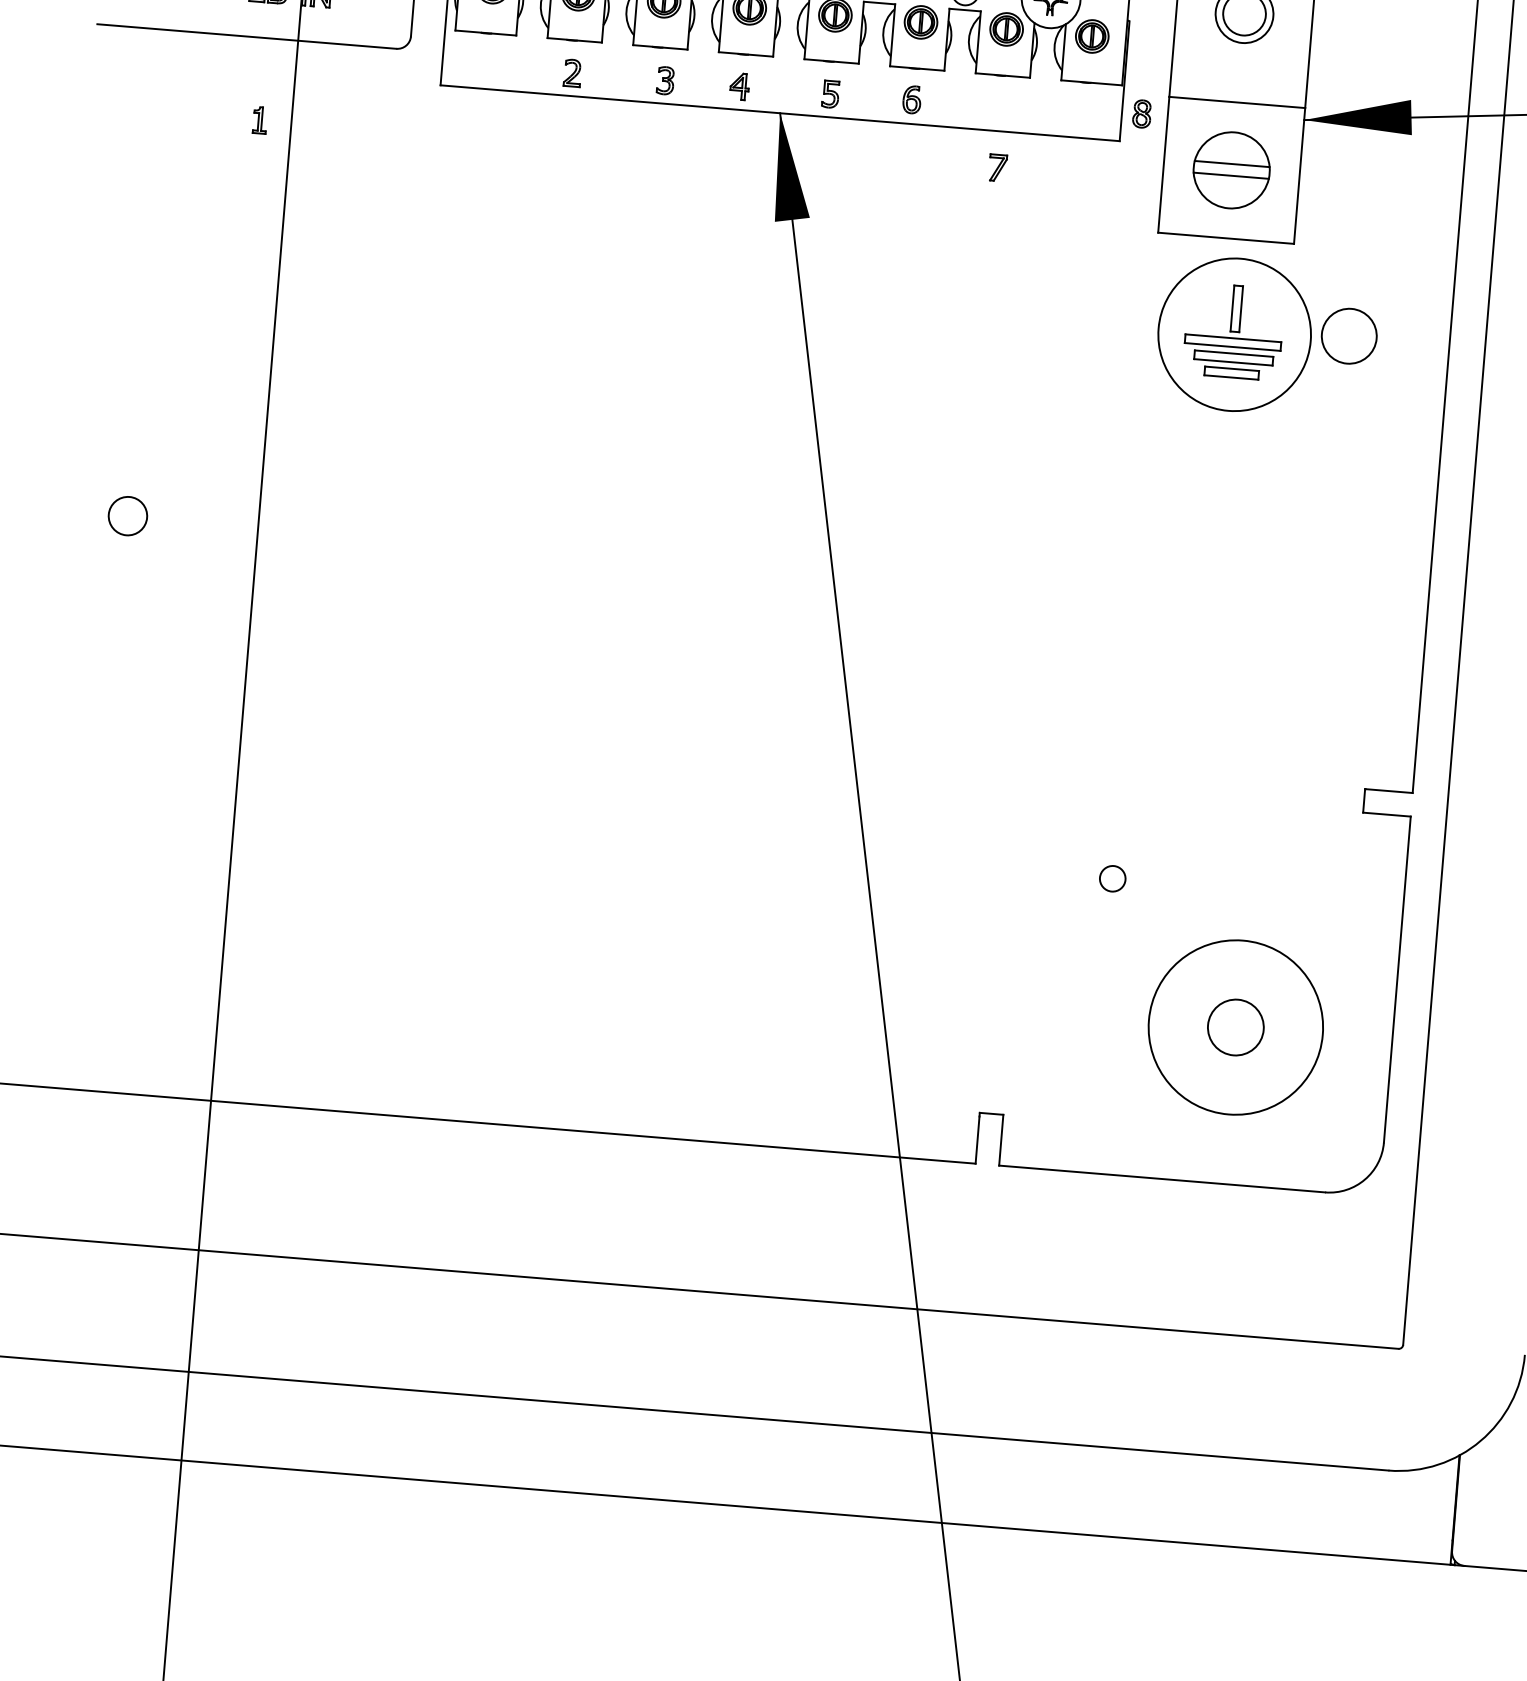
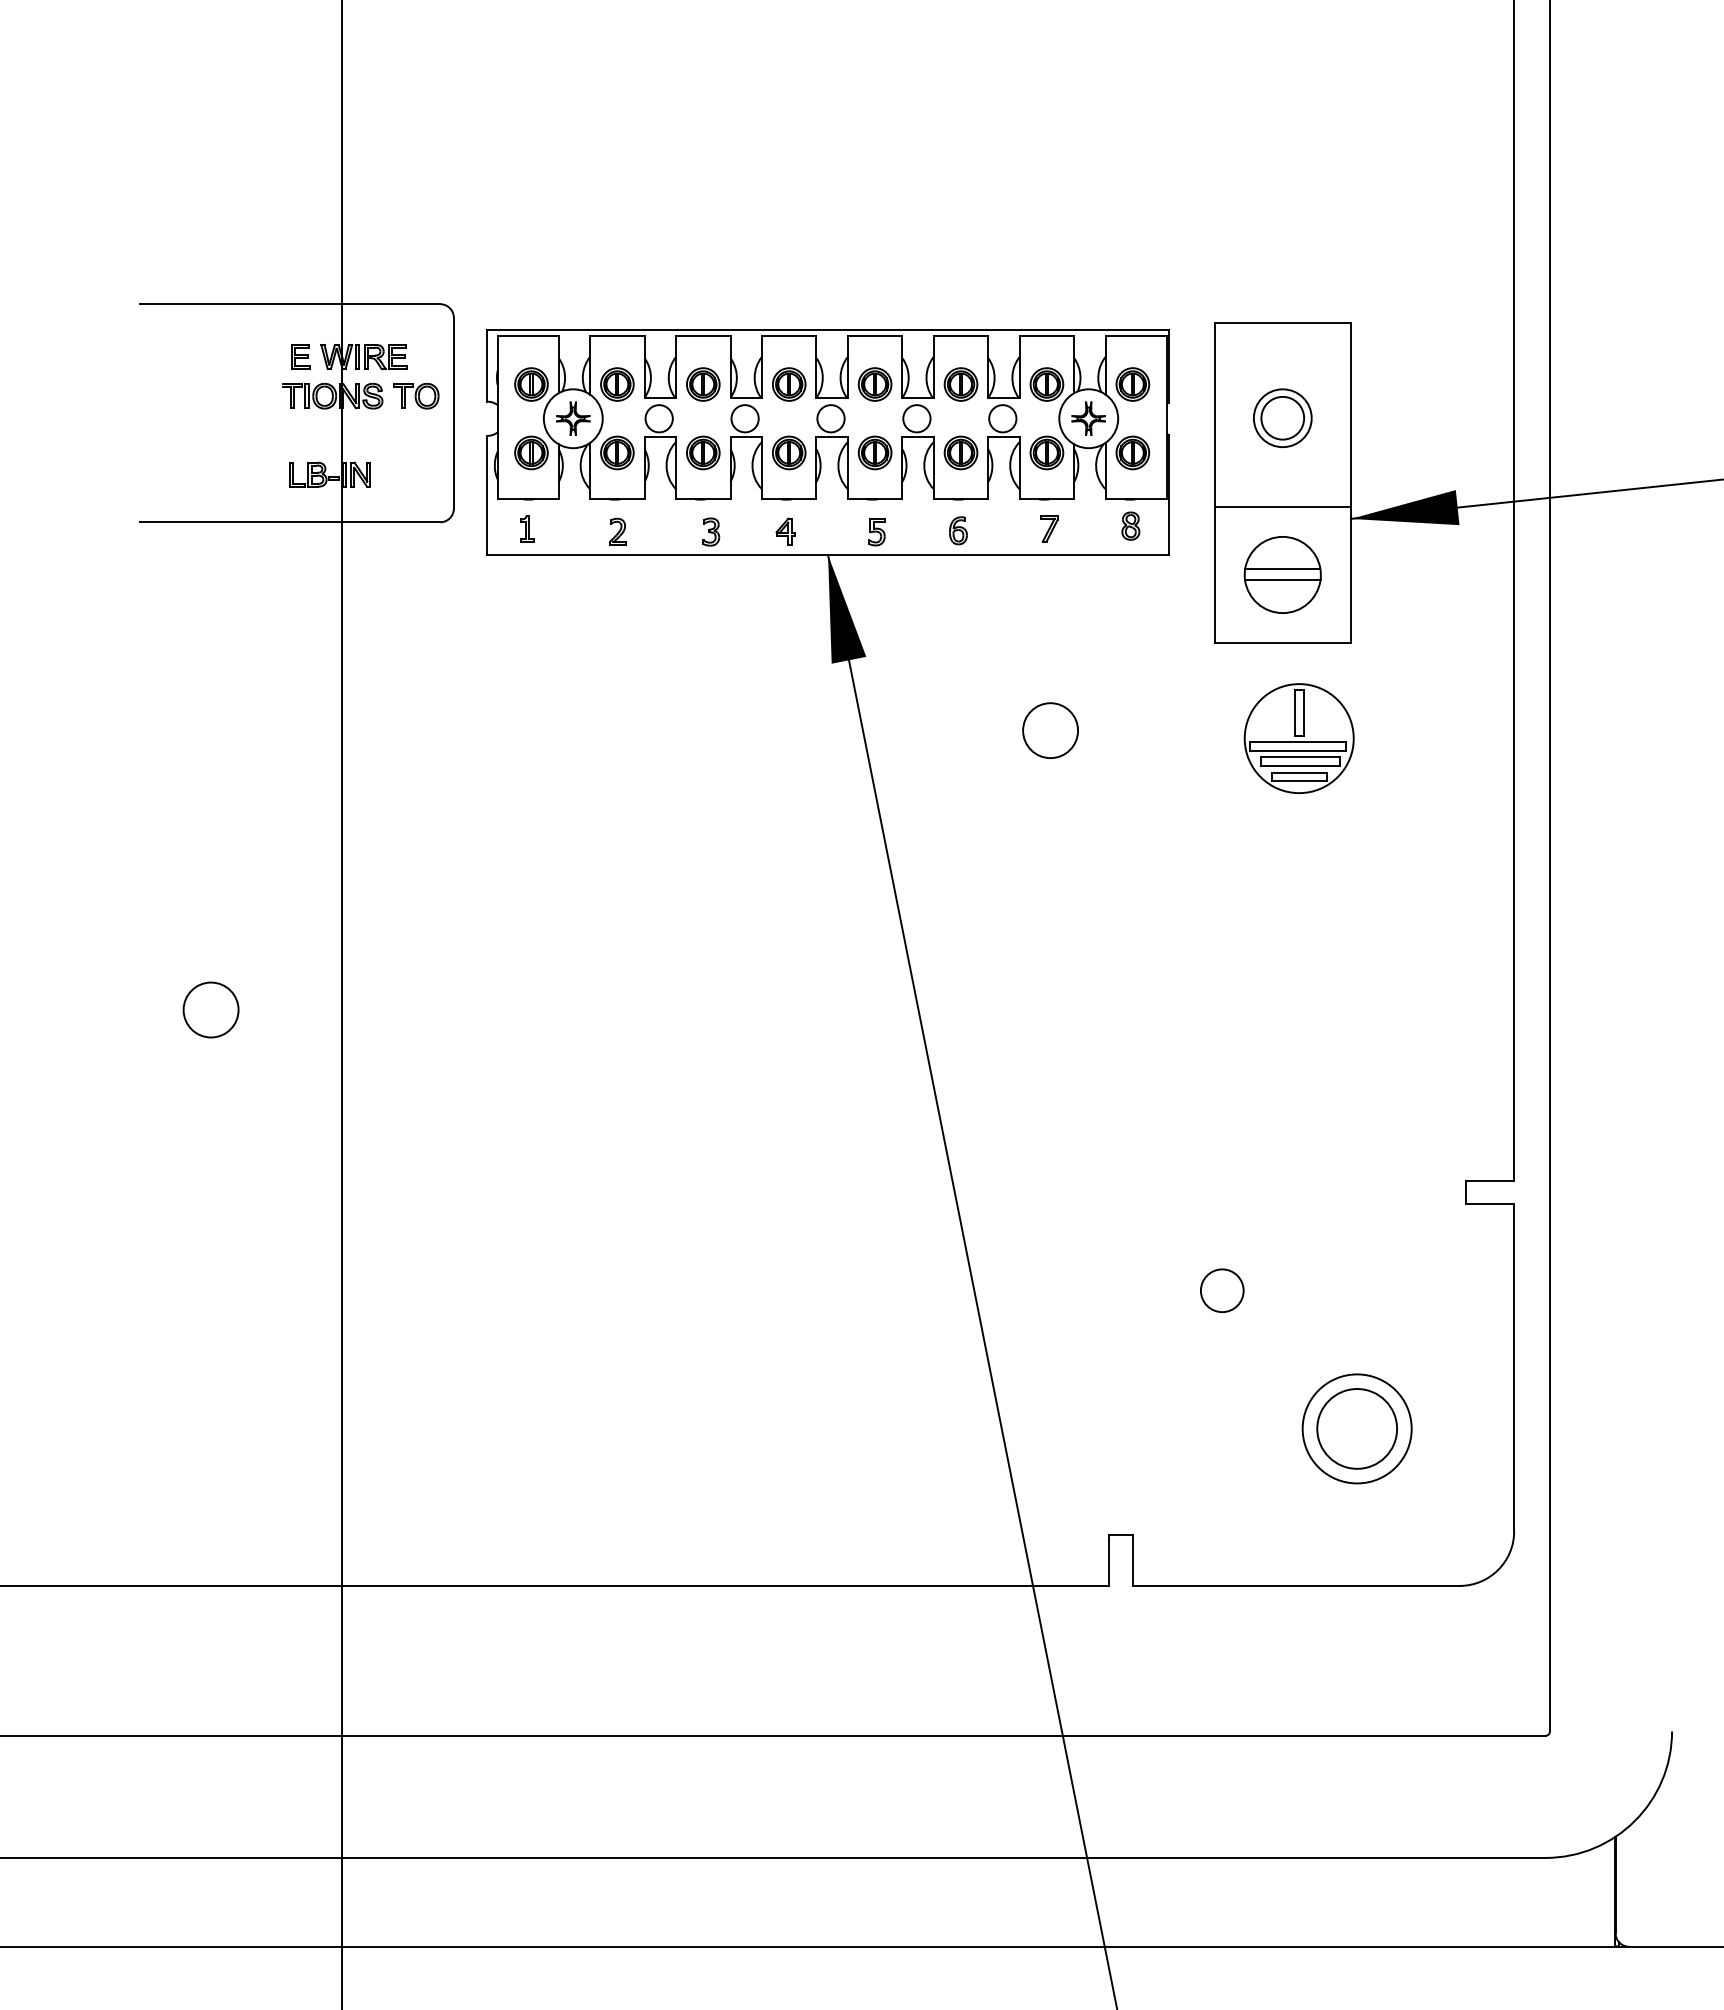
part: (1141, 113) -> (1130, 525), moved
part: (260, 120) -> (527, 528), moved
part: (997, 167) -> (1049, 528), moved
circle: (1233, 334) -> (1298, 738), size x0.71
circle: (1349, 336) -> (1050, 730), moved
circle: (127, 515) -> (210, 1009), size x1.43
circle: (1111, 878) -> (1221, 1290), size x1.67
circle: (1235, 1027) -> (1356, 1428), size x0.62
circle: (1236, 1027) -> (1357, 1428), size x1.43

